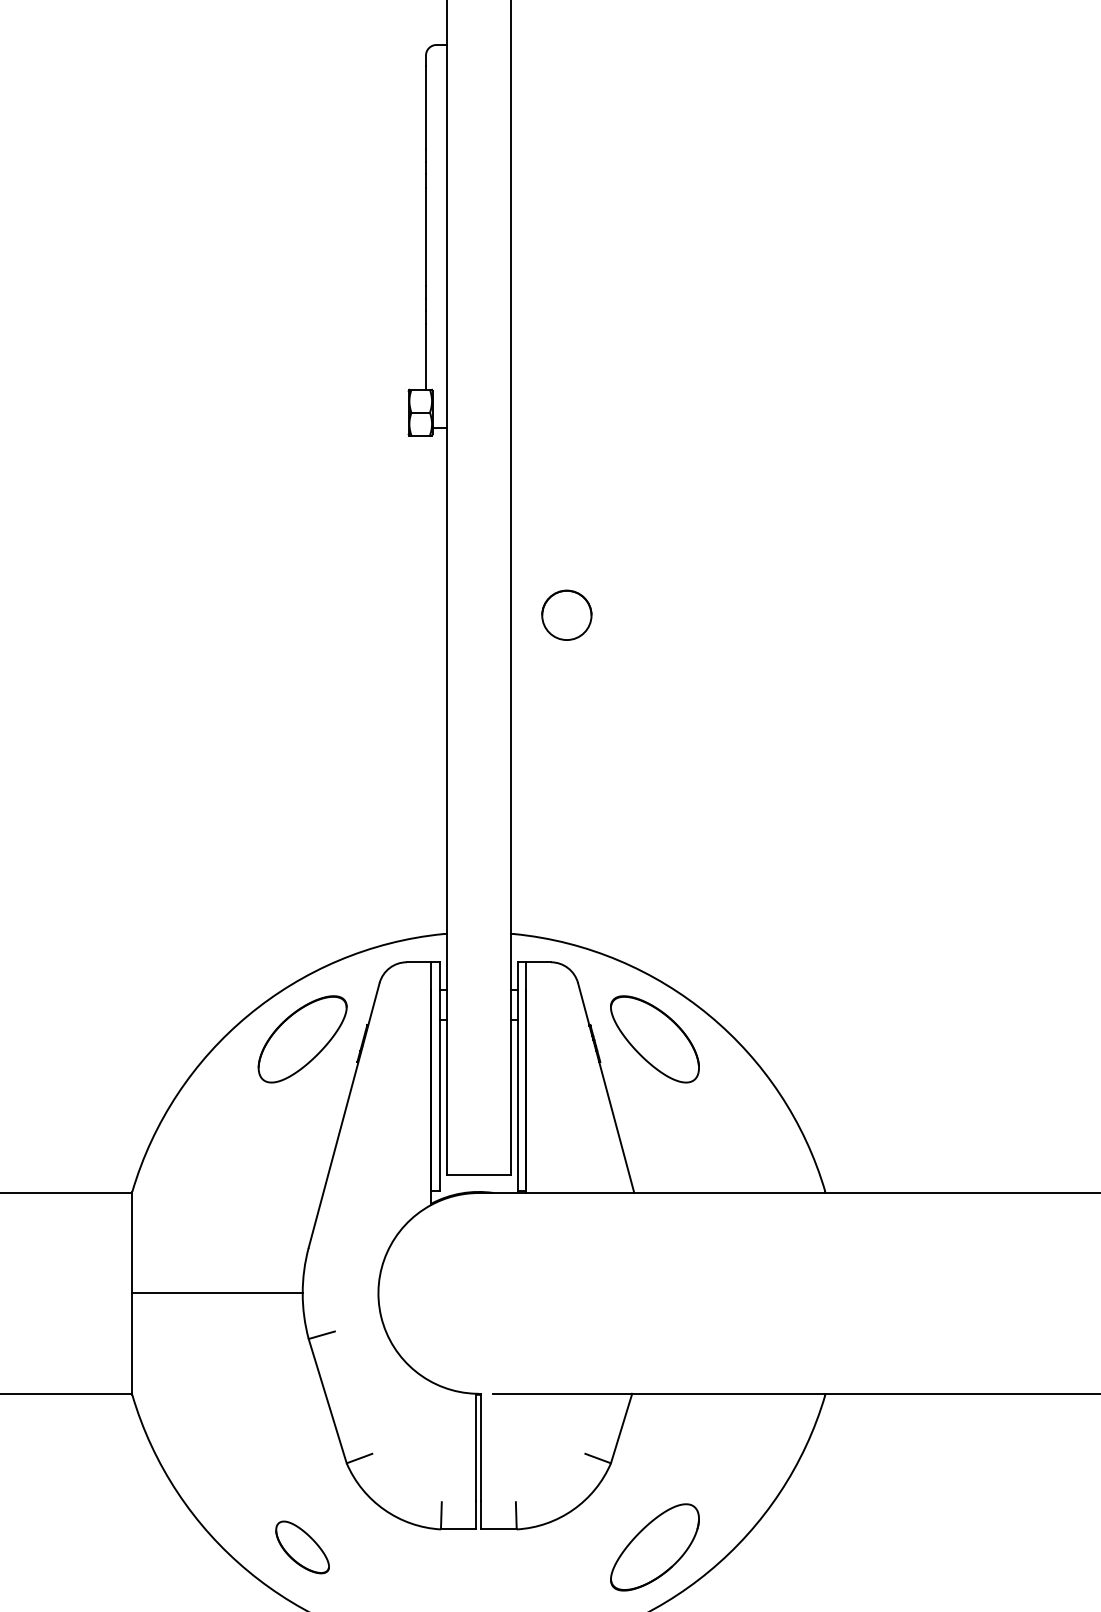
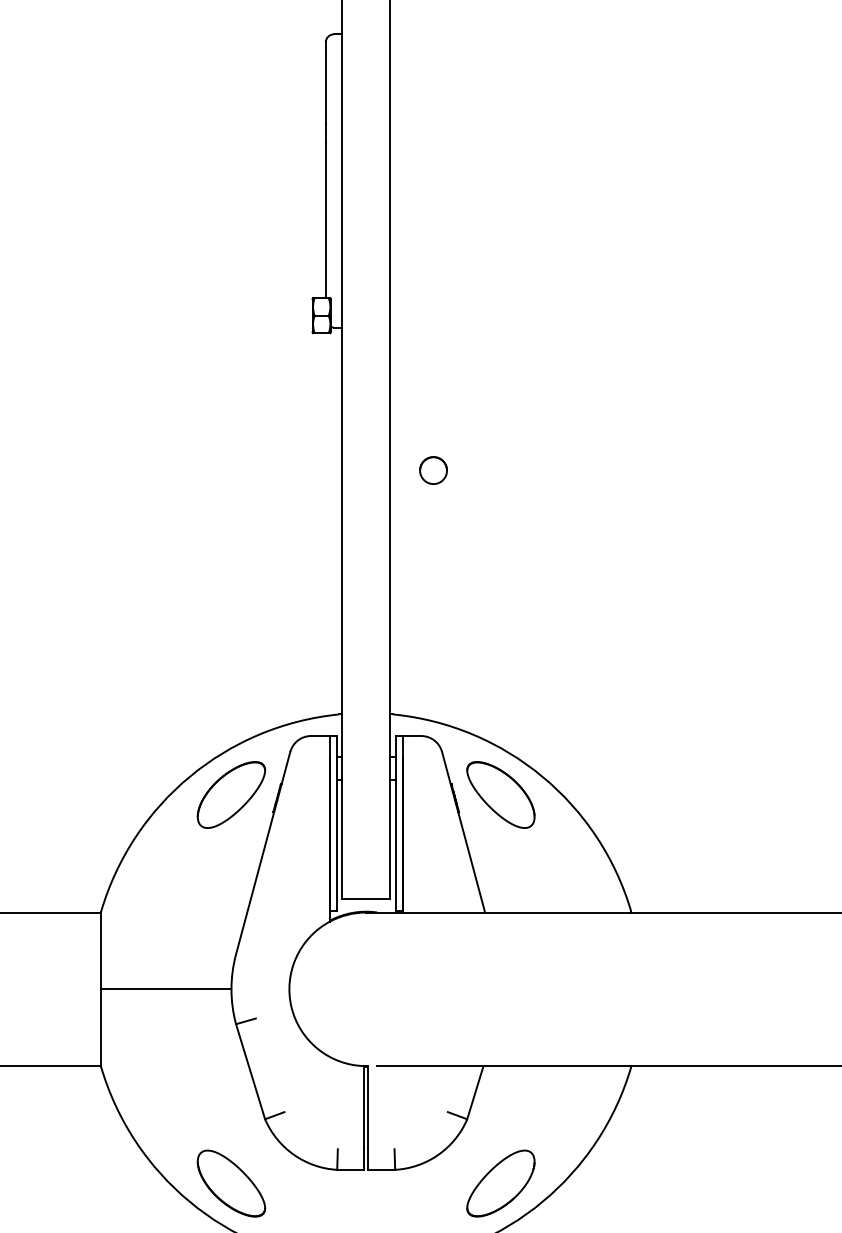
circle: (566, 614) -> (433, 470), size x0.71
part: (302, 1547) -> (231, 1183), size x1.67

